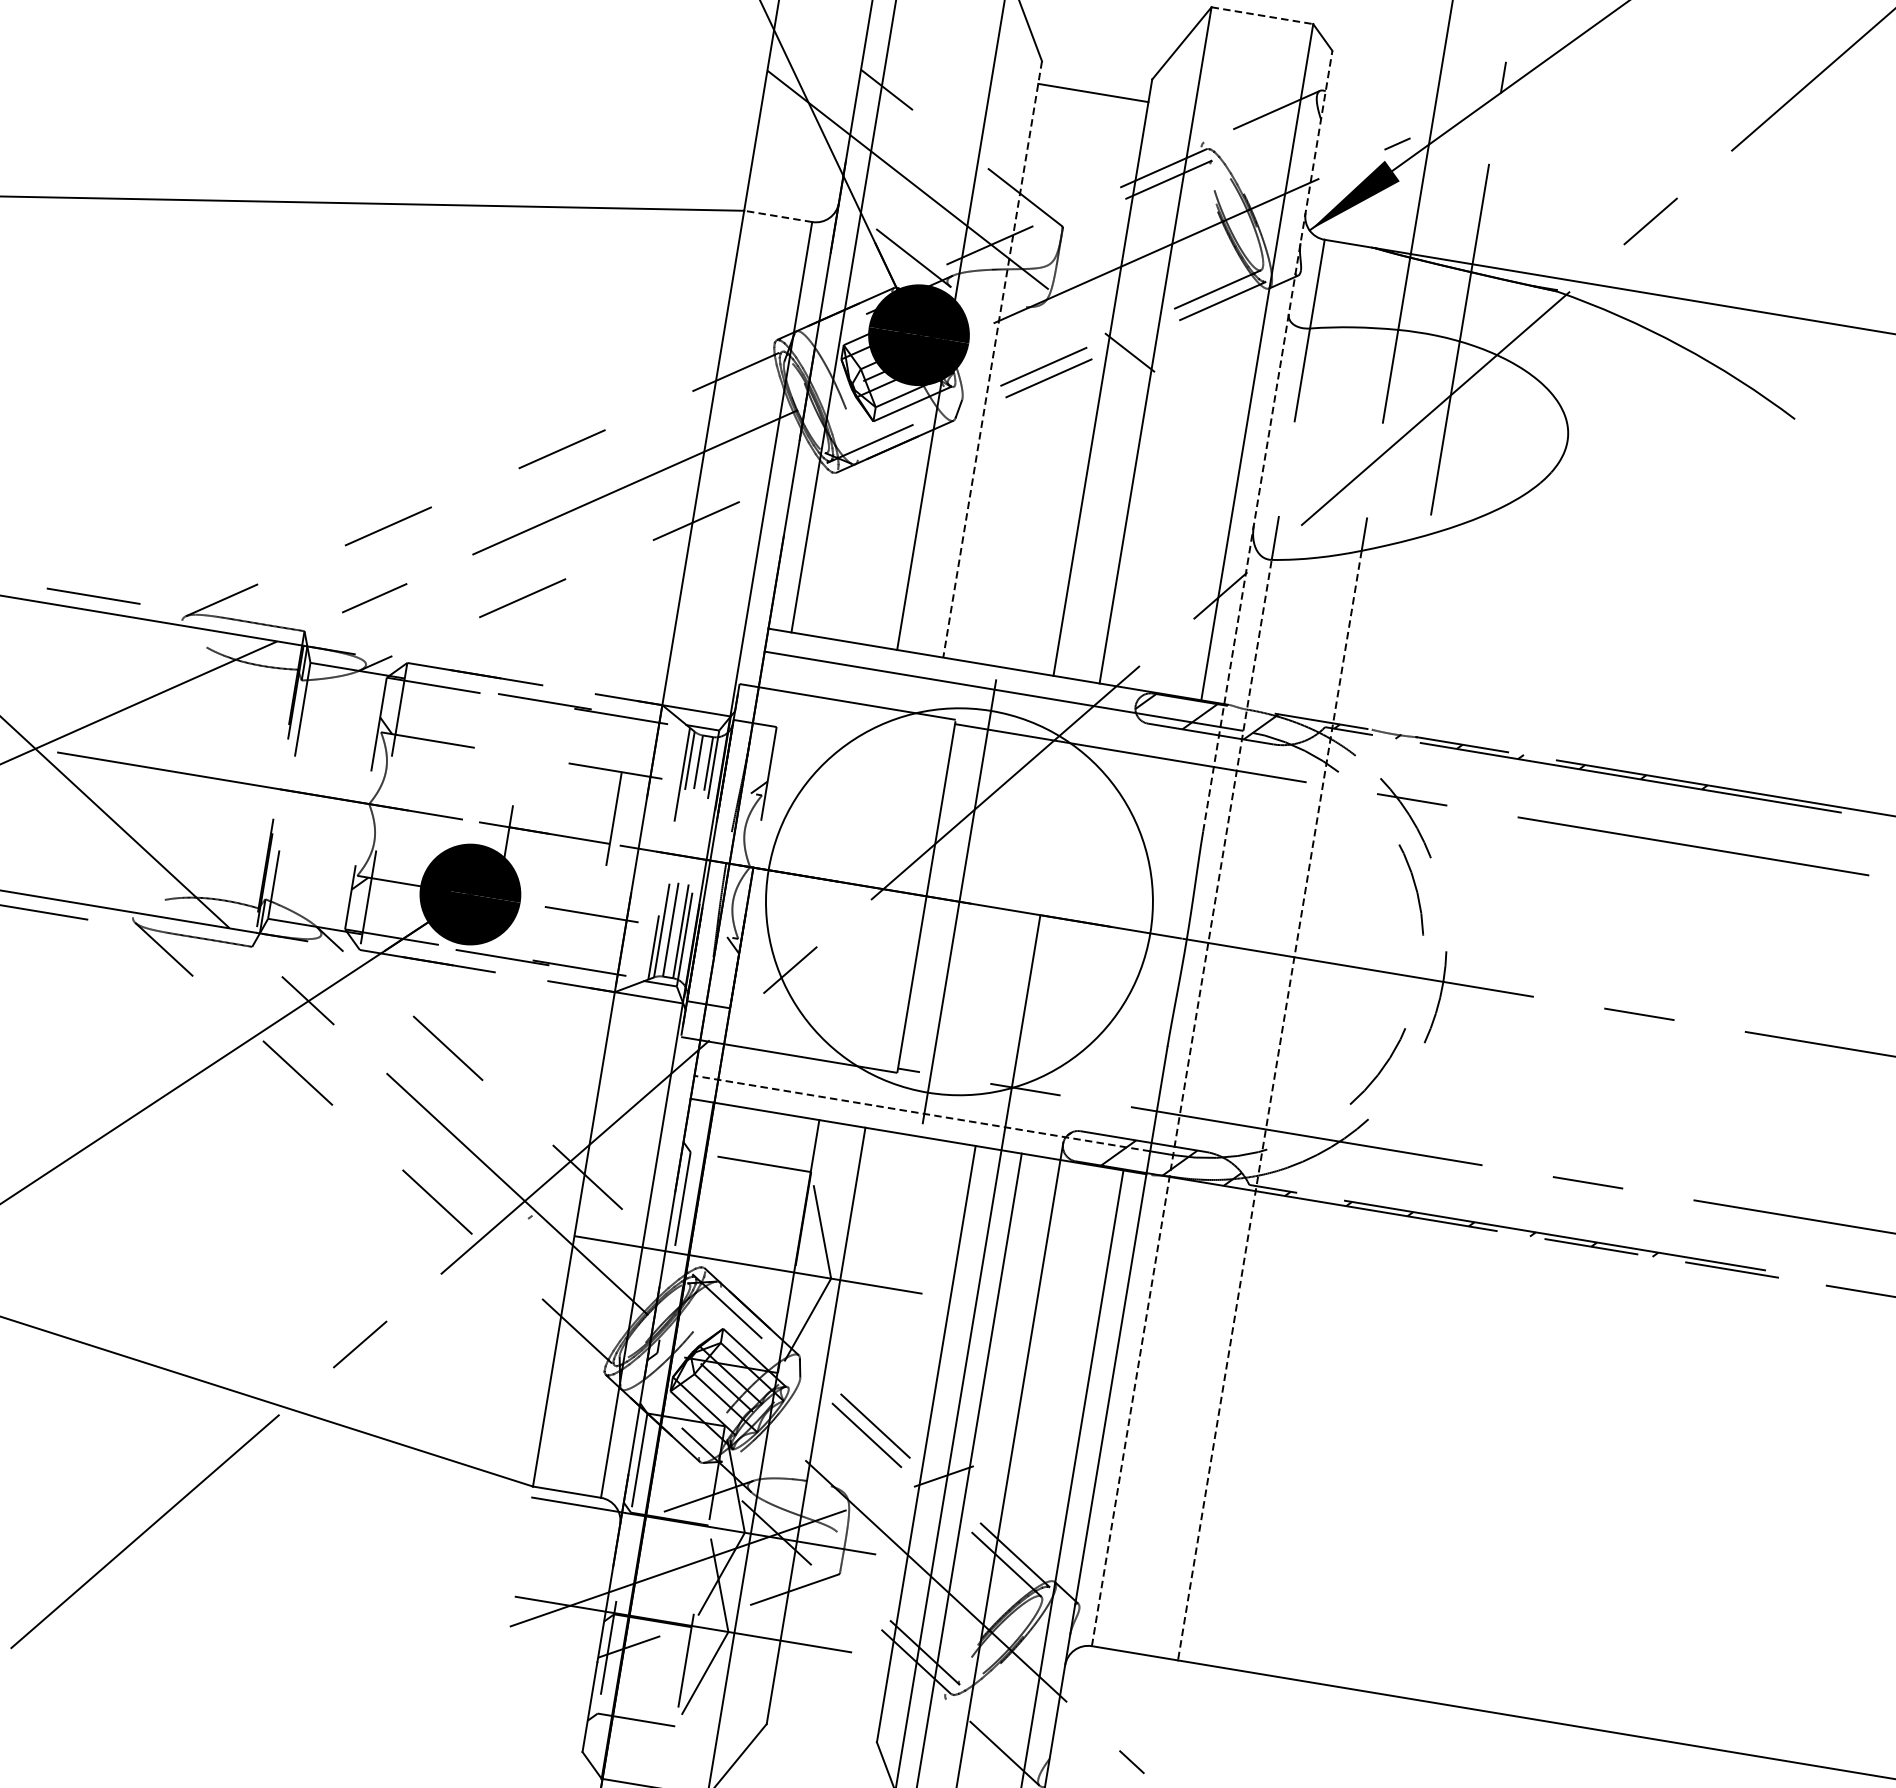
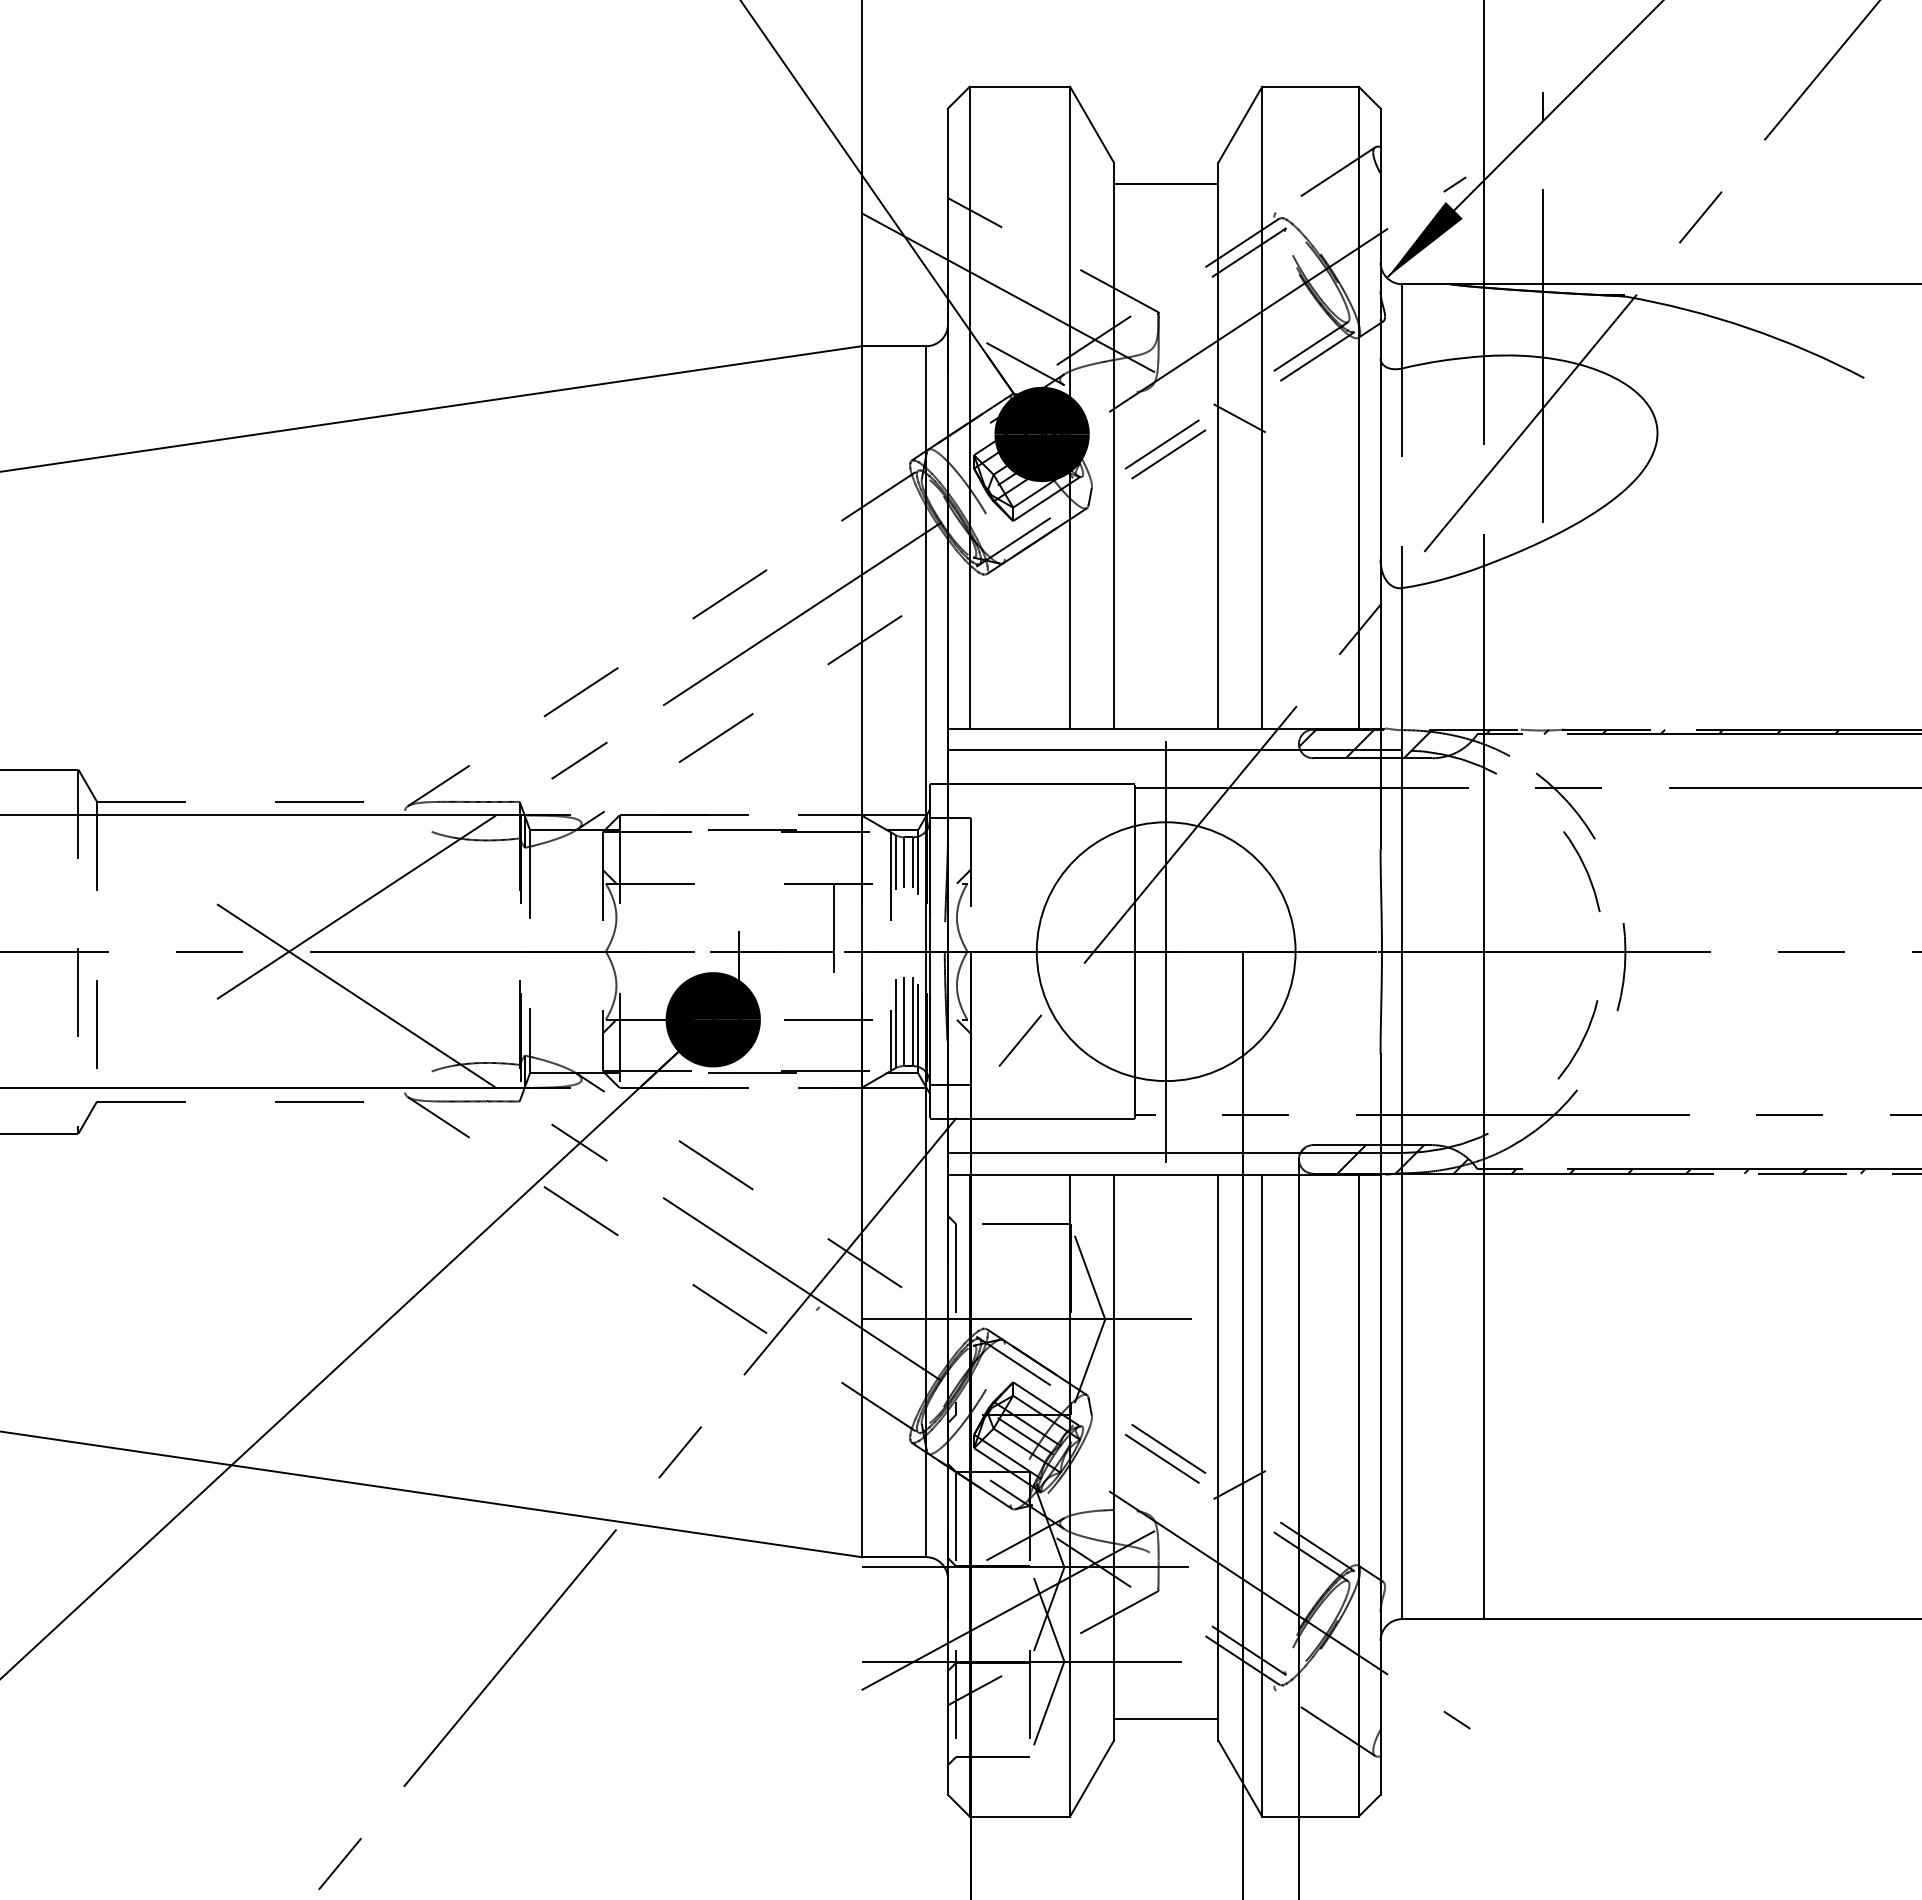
line: (1263, 15) -> (1311, 86), dashed -> solid
line: (777, 216) -> (893, 346), dashed -> solid
line: (992, 360) -> (1113, 446), dashed -> solid
line: (1267, 440) -> (1380, 478), dashed -> solid
circle: (958, 901) -> (1165, 951), size x0.71
line: (1181, 1102) -> (1402, 1103), dashed -> solid
line: (1270, 1105) -> (1484, 1092), dashed -> solid
line: (921, 1113) -> (1163, 1153), dashed -> solid
line: (824, 1710) -> (1165, 1719), added

